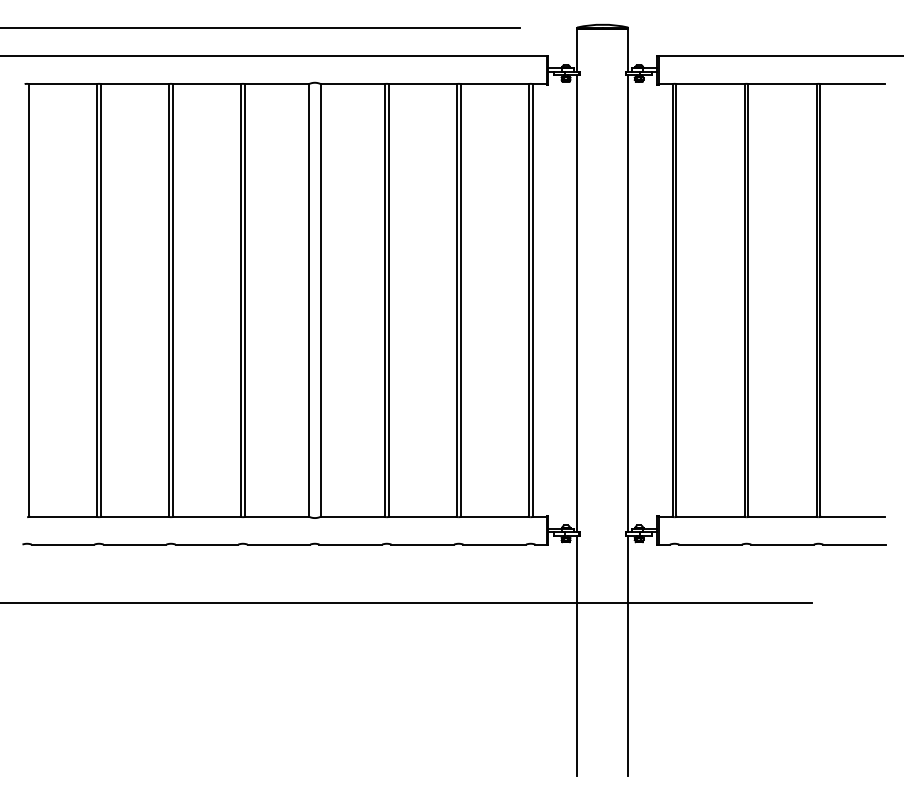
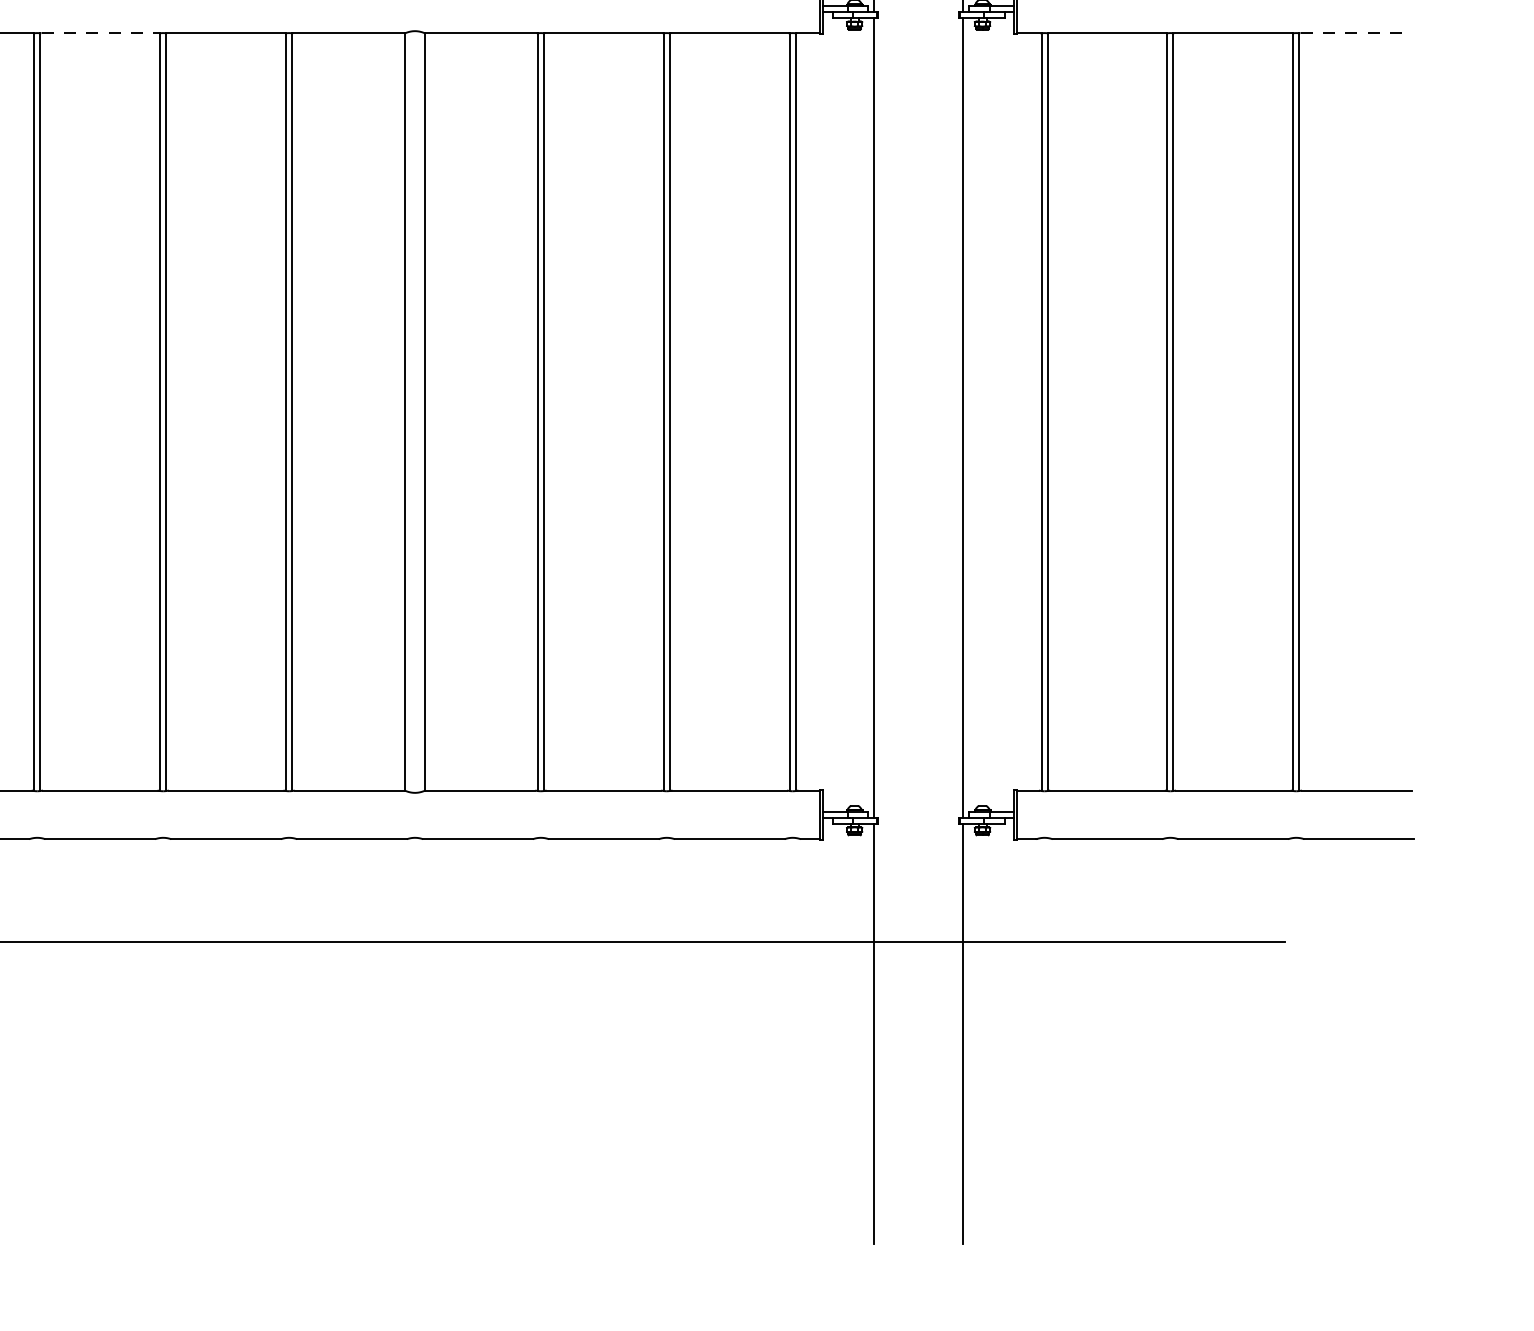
line: (135, 84) -> (101, 34), solid -> dashed
line: (852, 84) -> (1355, 34), solid -> dashed

